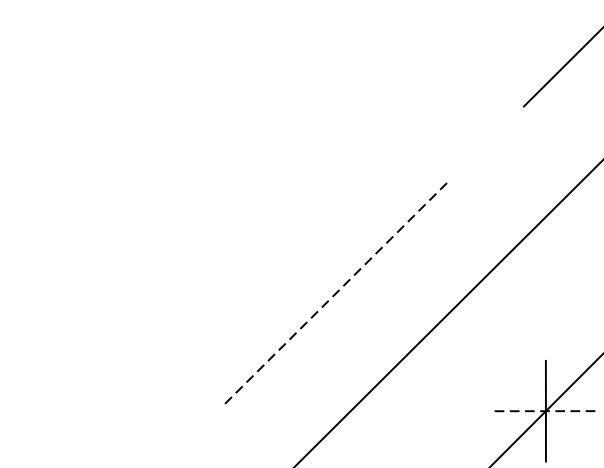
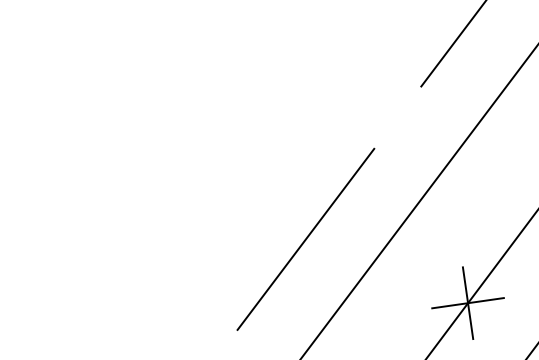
line: (337, 292) -> (306, 239), dashed -> solid
line: (546, 411) -> (468, 303), dashed -> solid

